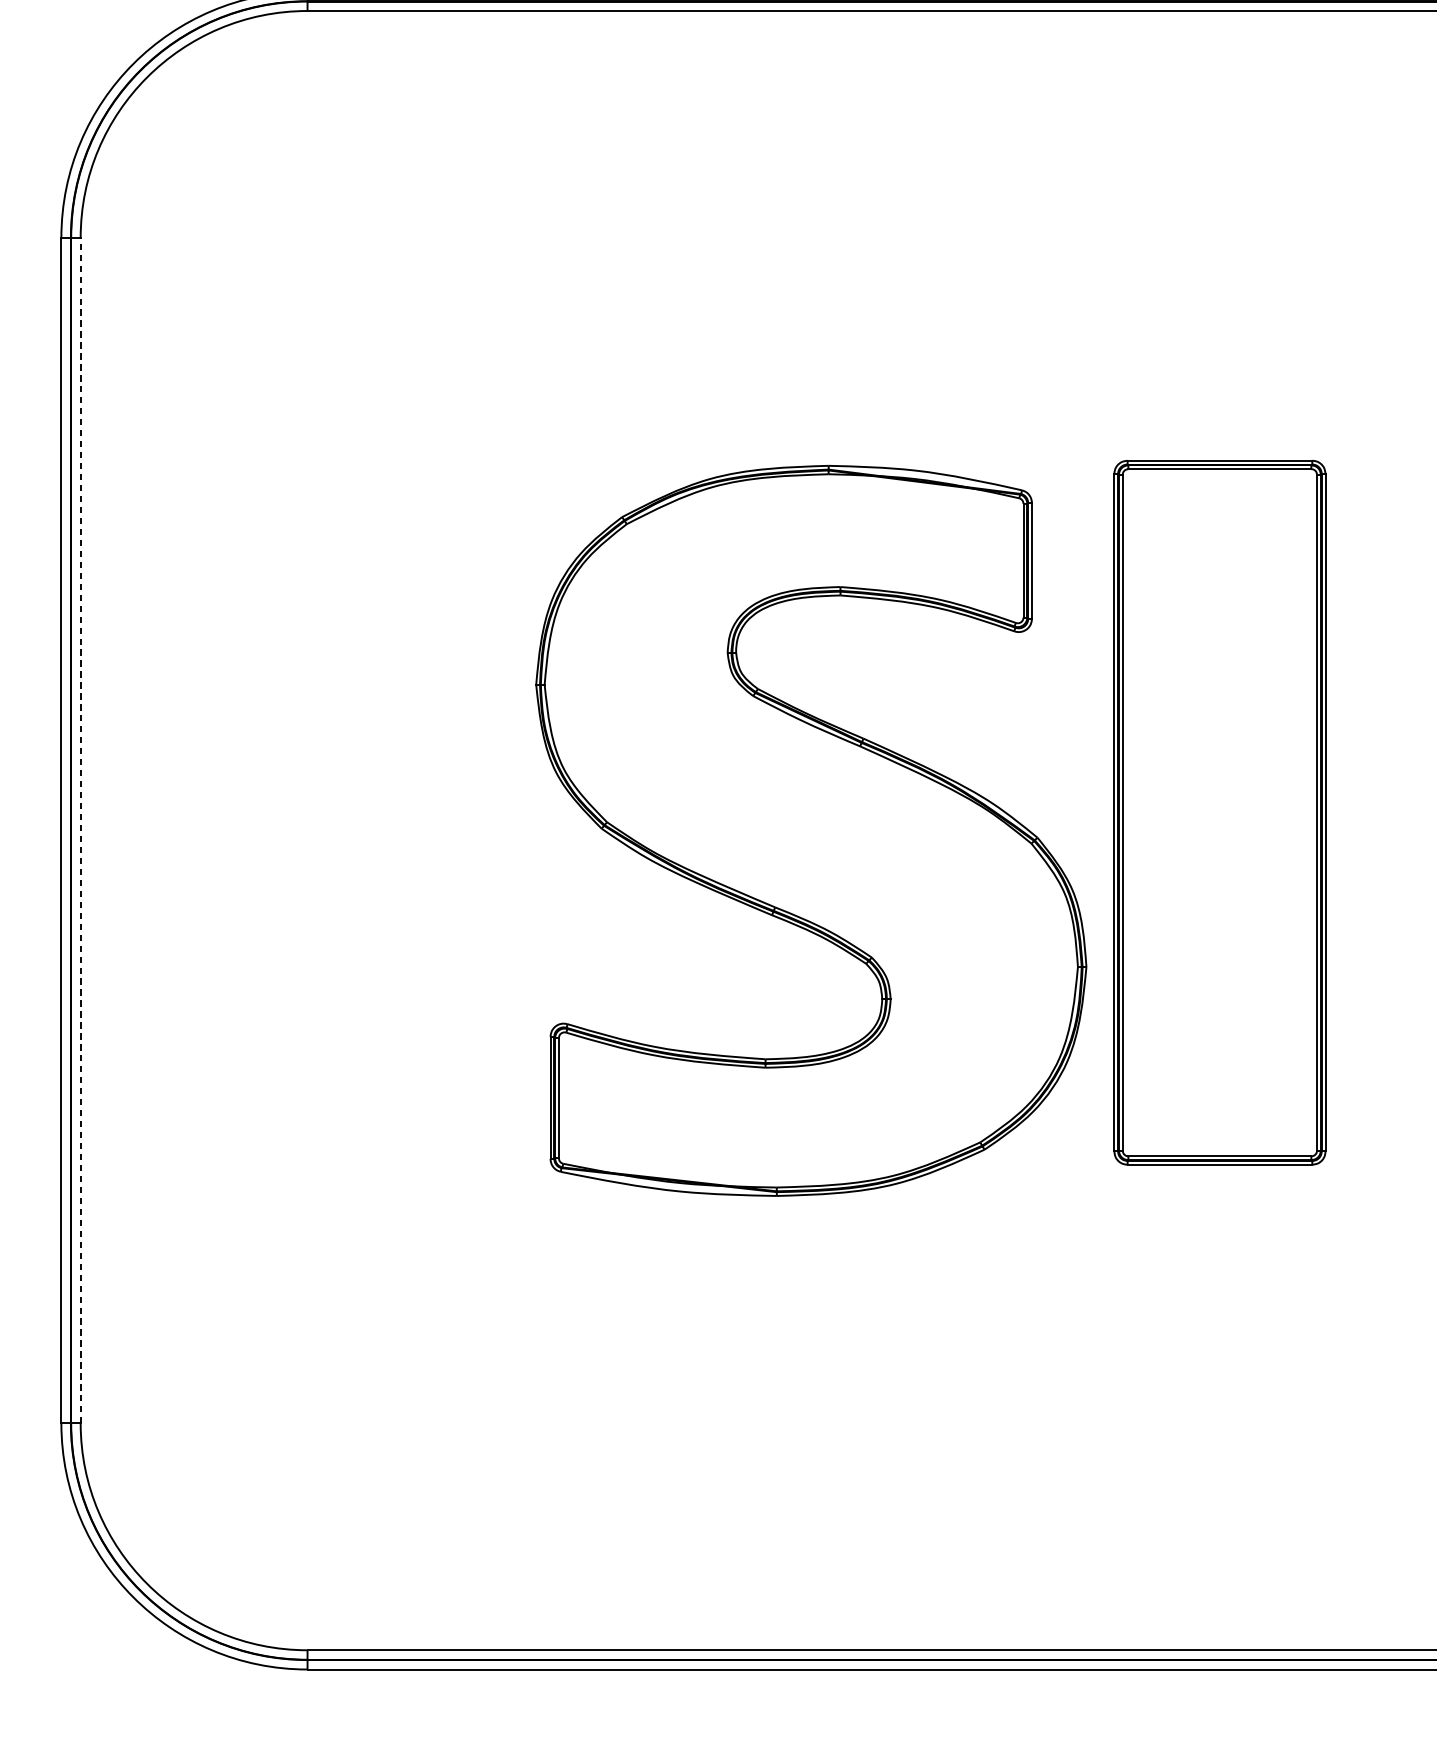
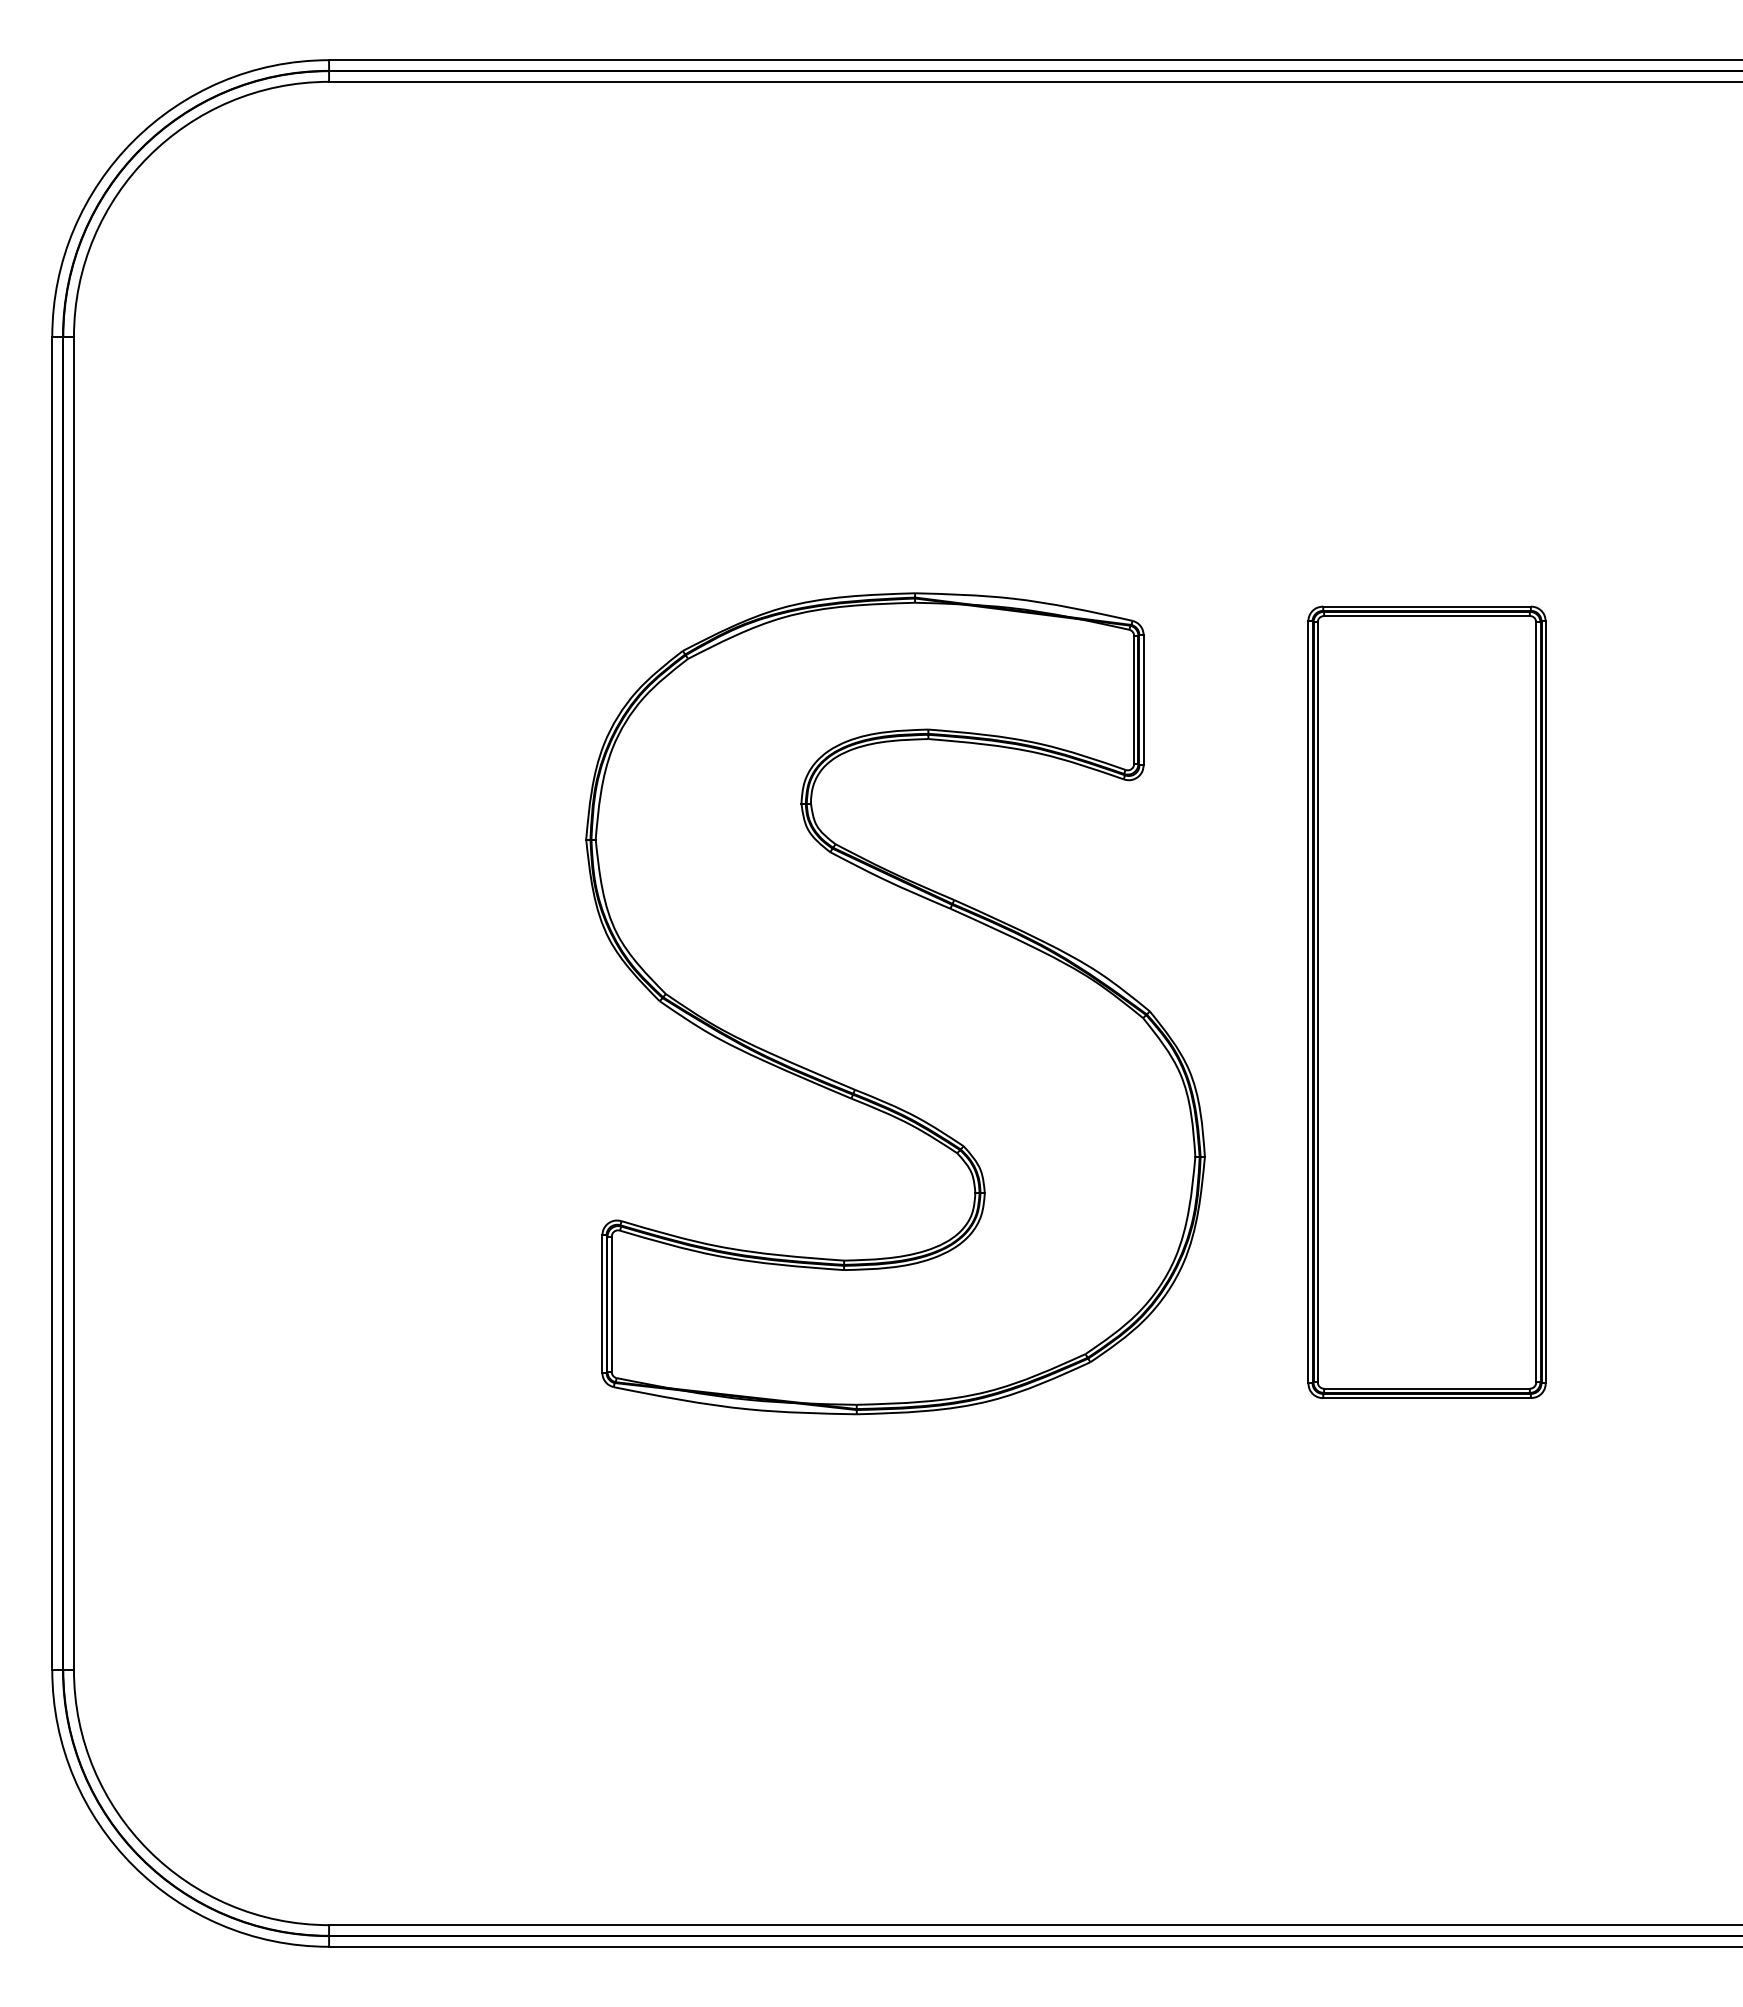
part: (1219, 811) -> (1426, 1001), moved
line: (80, 830) -> (73, 1003), dashed -> solid

